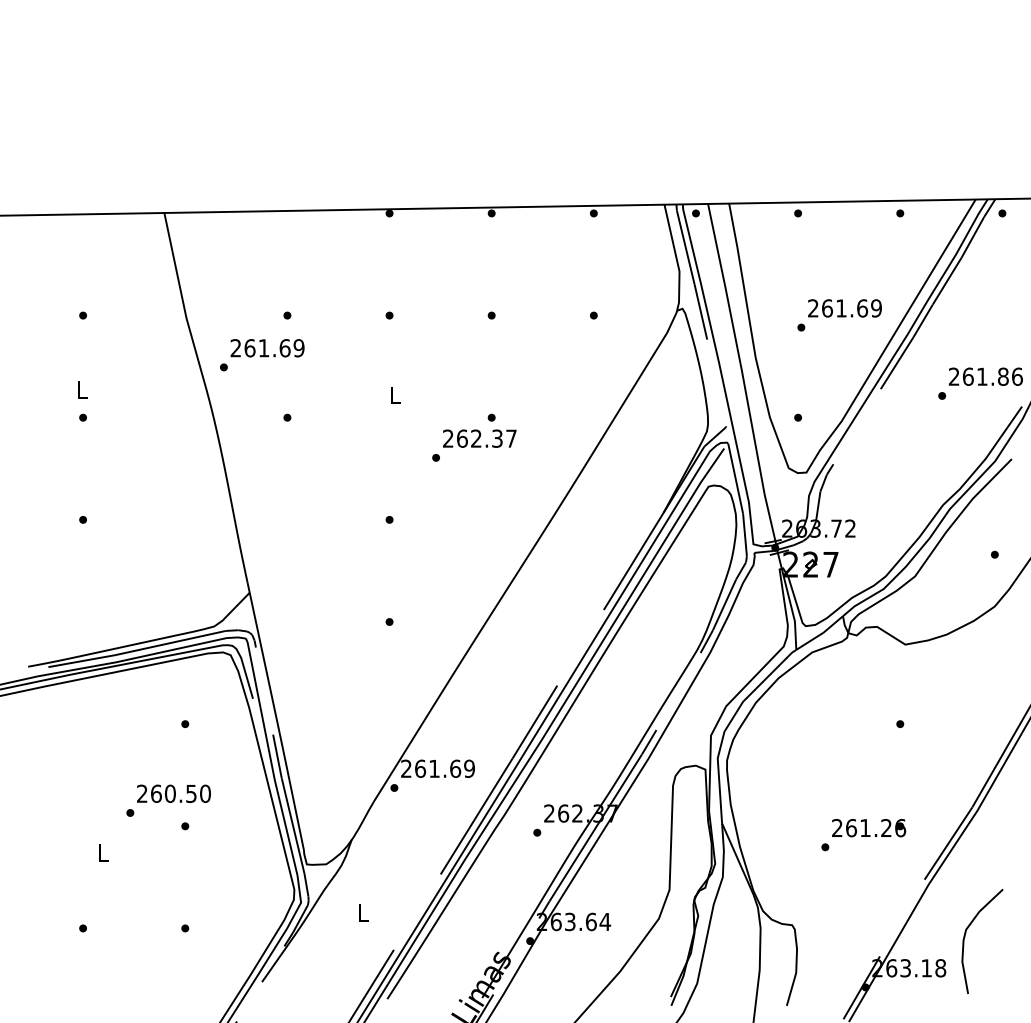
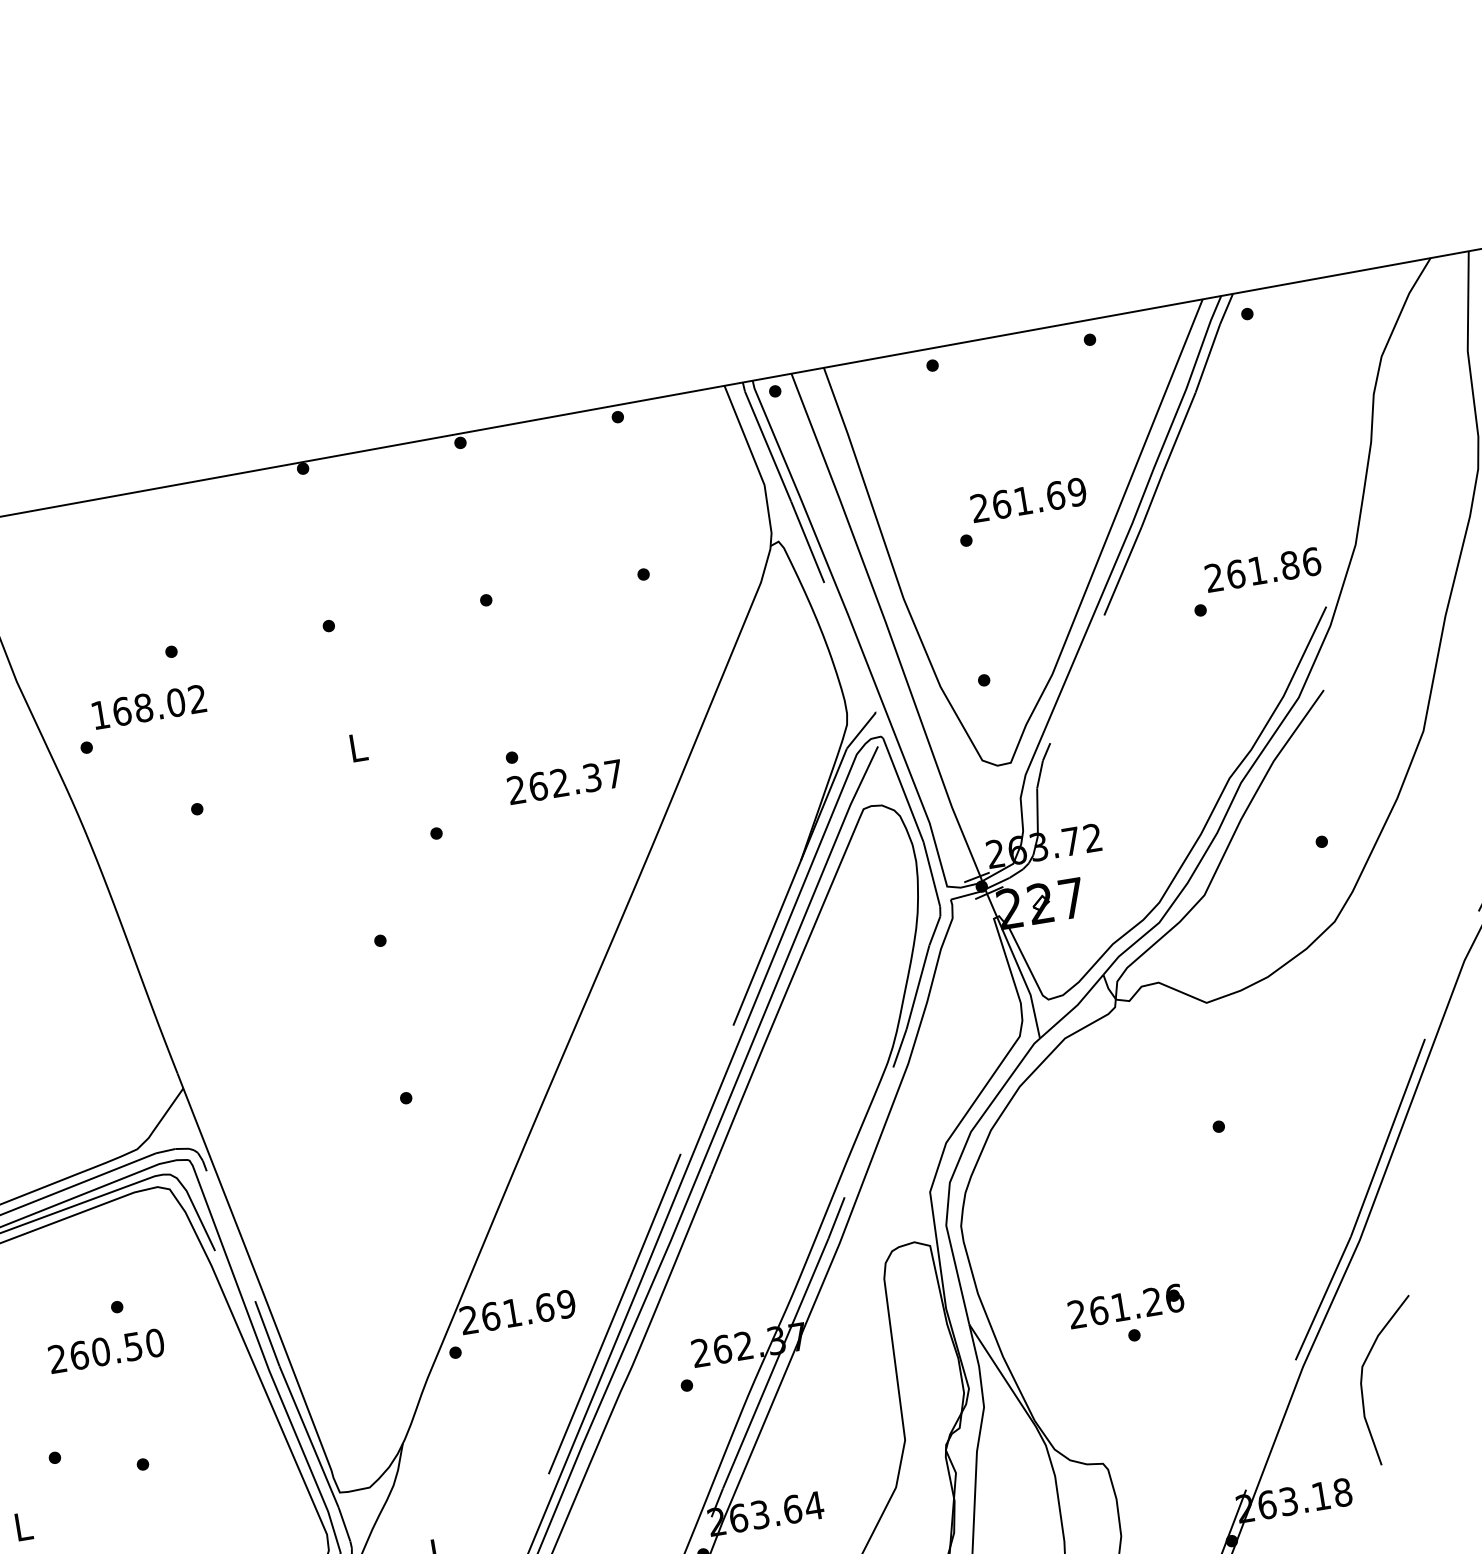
text: (267, 348) -> (149, 707), 261.69 -> 168.02
text: (479, 438) -> (564, 781), moved
text: (173, 793) -> (105, 1350), moved
text: (869, 828) -> (1126, 1306), moved
curve: (965, 937) -> (1363, 1378), moved

